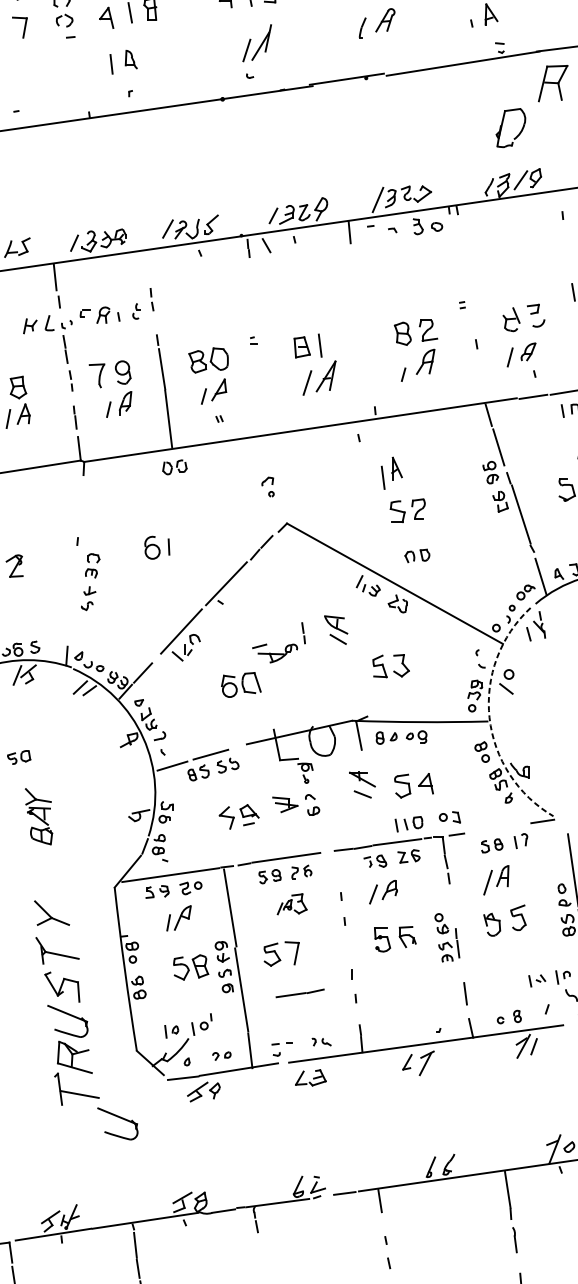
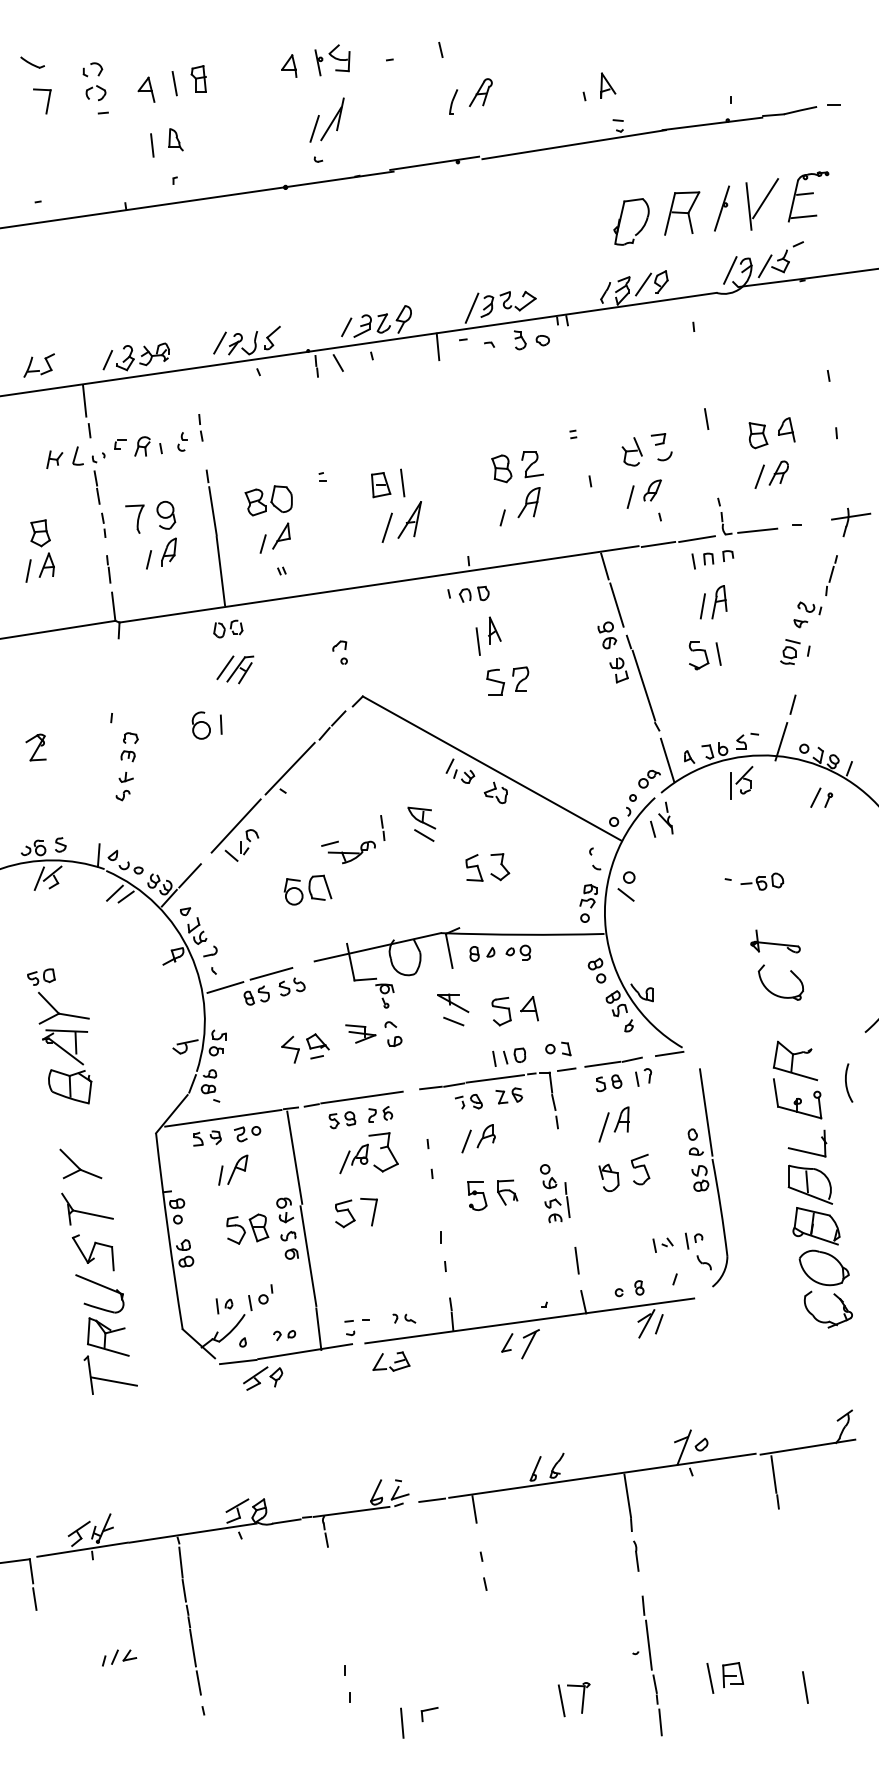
part: (553, 83) -> (682, 213), moved
line: (570, 448) -> (702, 606), added
part: (180, 501) -> (235, 669), added
part: (416, 556) -> (473, 594), moved
arc: (489, 717) -> (605, 929), dashed -> solid
part: (39, 816) -> (65, 1048), size x1.67
part: (291, 904) -> (368, 1153), size x1.67
part: (300, 992) -> (613, 1061), moved
part: (118, 1117) -> (160, 1409), removed

